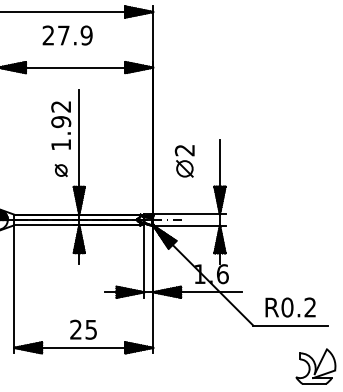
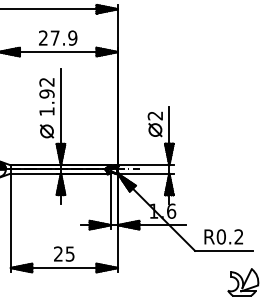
text: (67, 35) -> (58, 38), moved
part: (184, 161) -> (155, 124), moved
part: (61, 170) -> (47, 131), size x1.43

